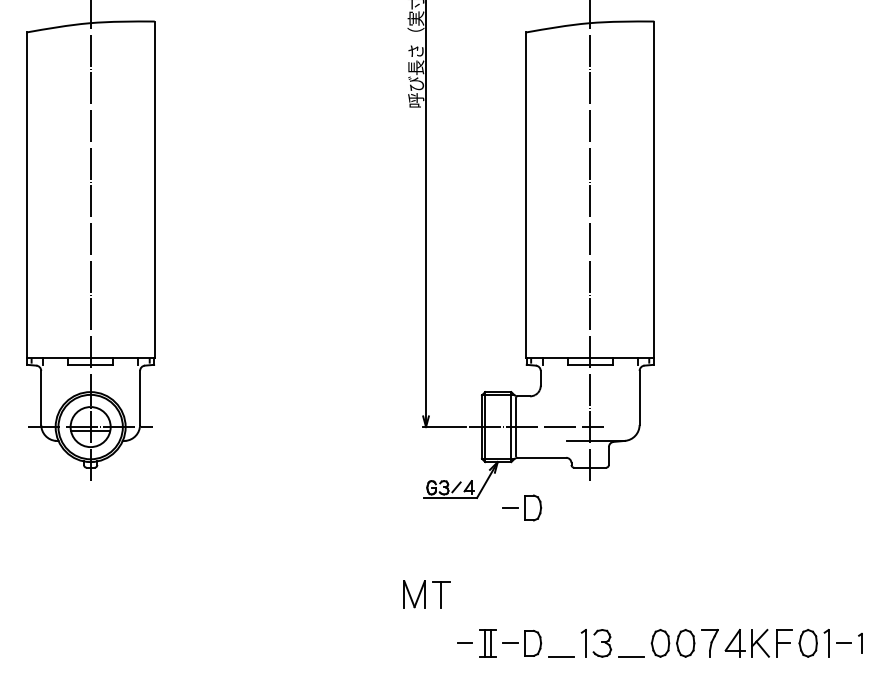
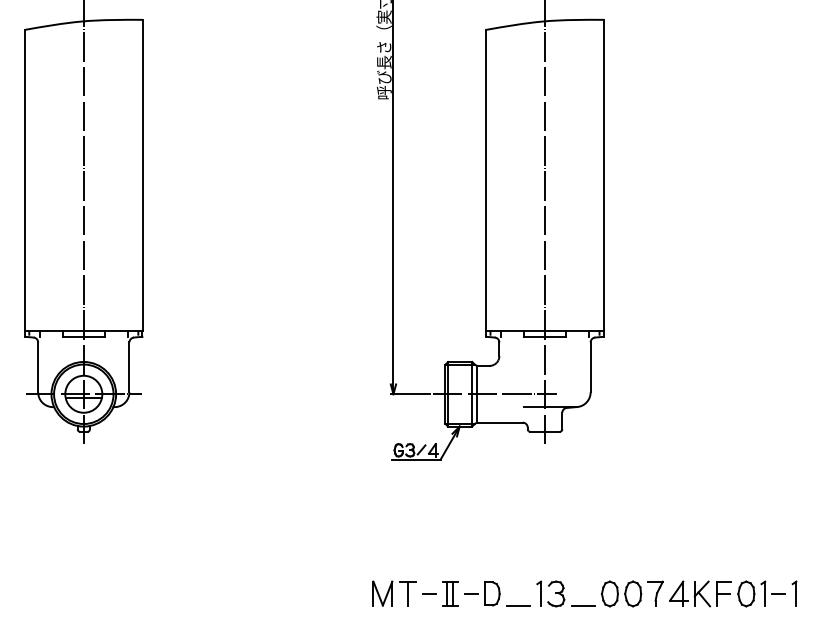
part: (522, 507) -> (482, 468), removed
part: (427, 594) -> (394, 593), moved
part: (860, 642) -> (794, 593), size x1.43

